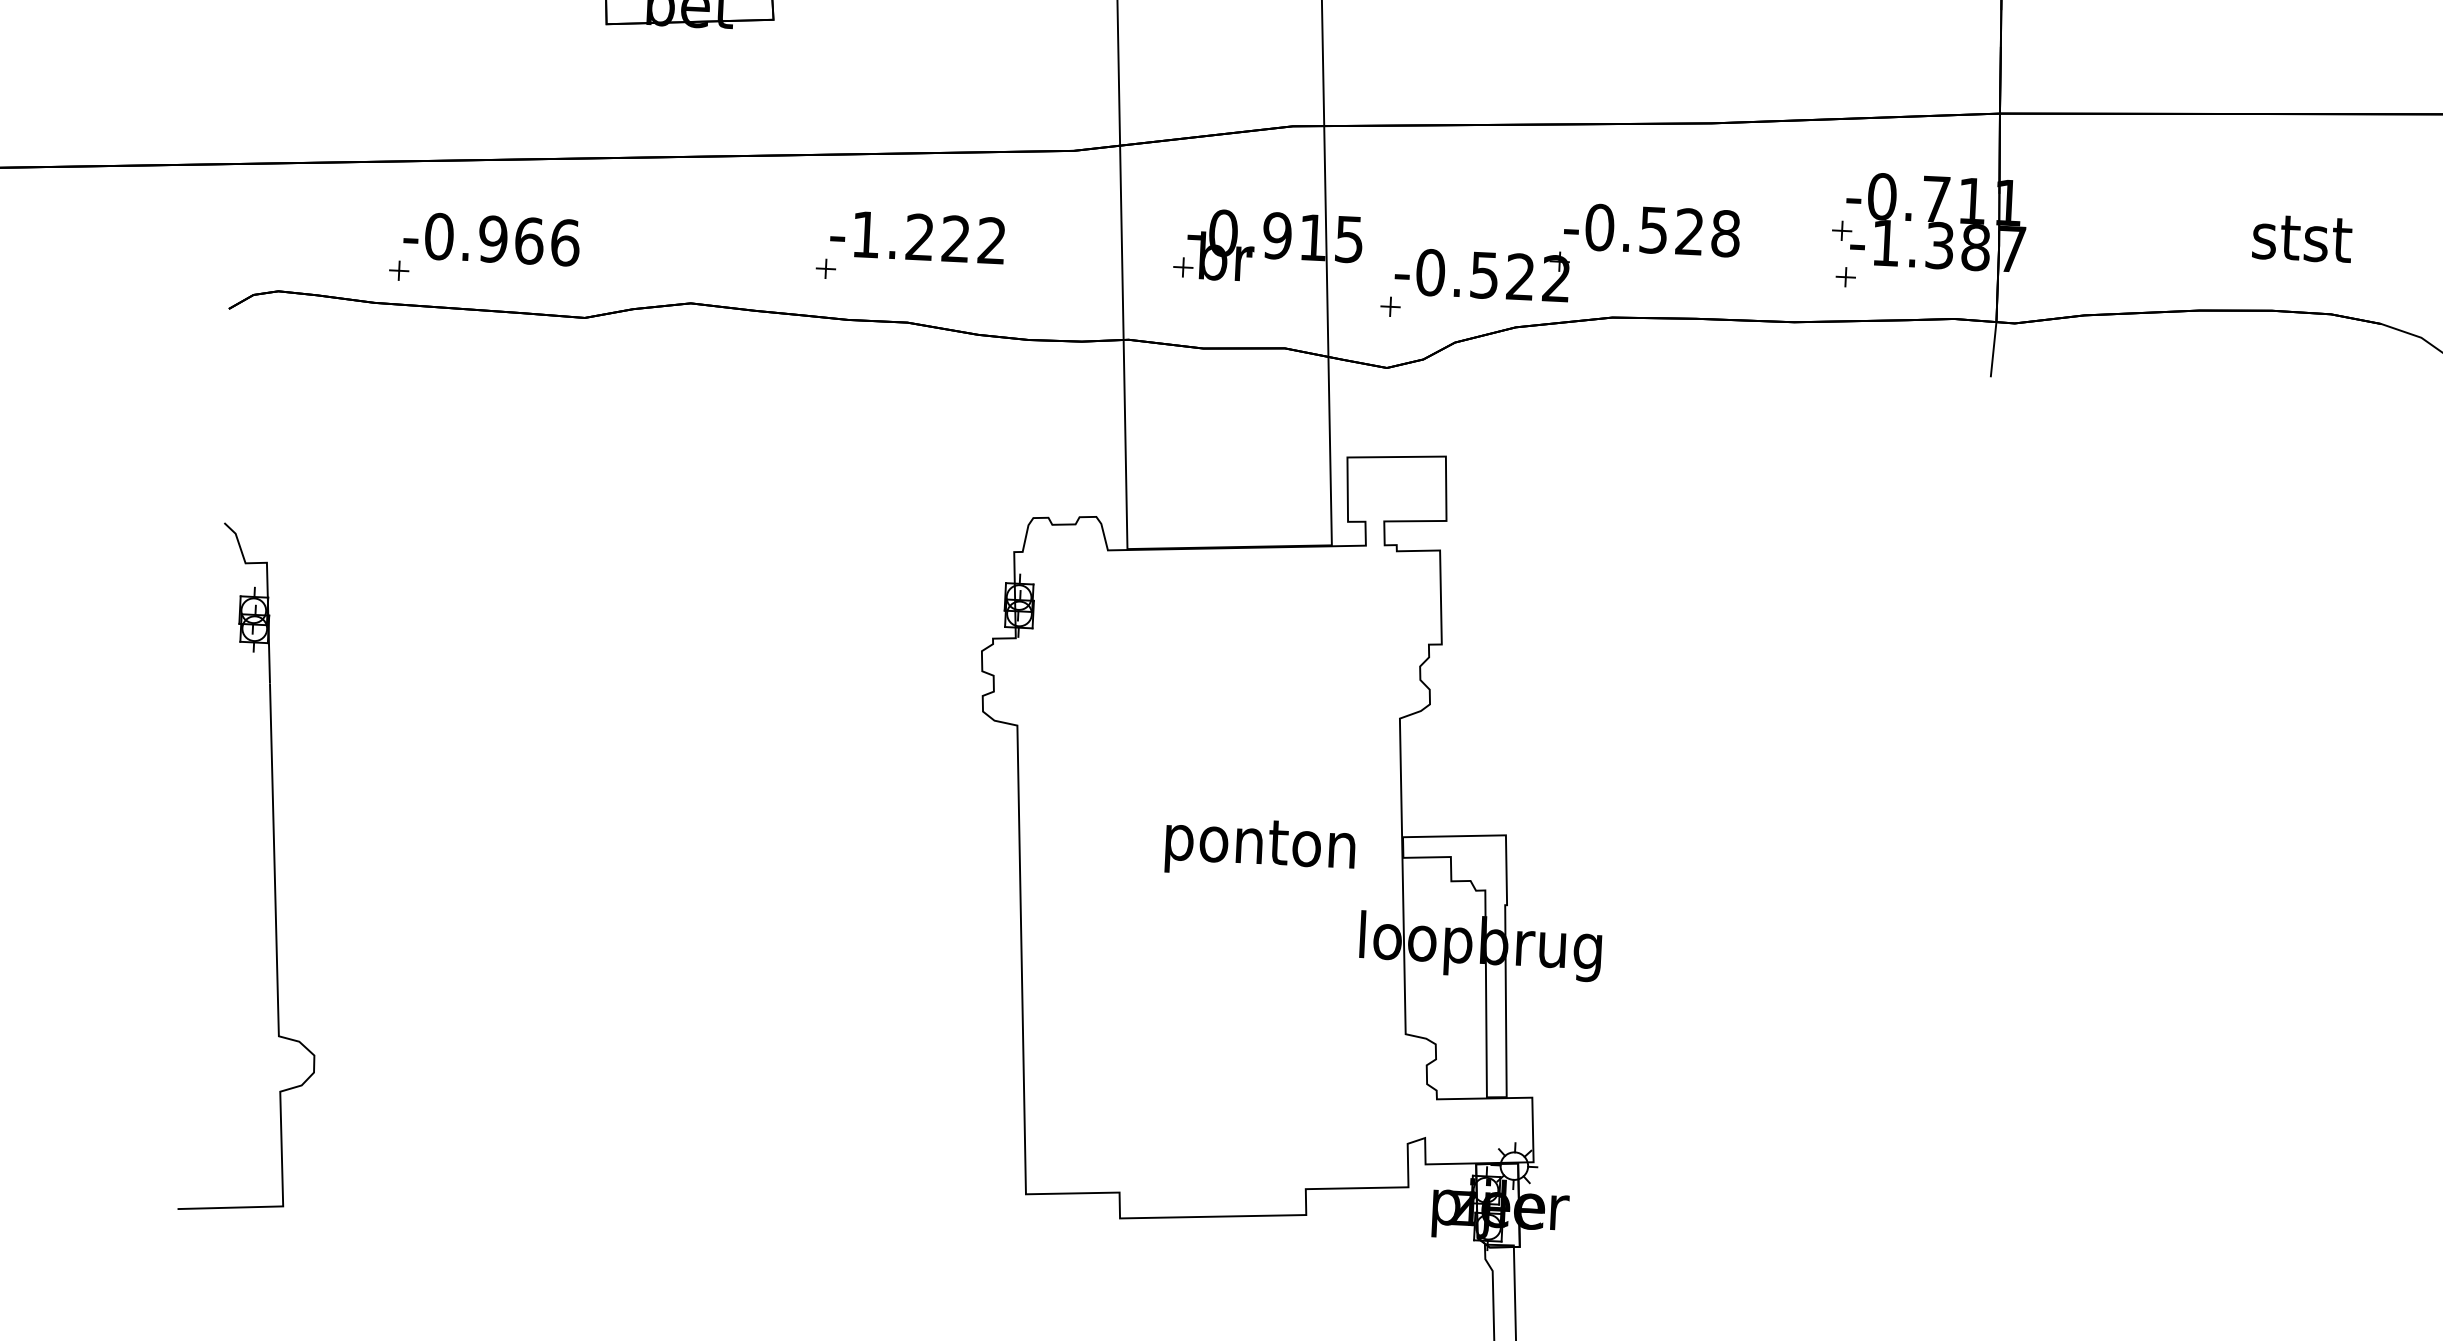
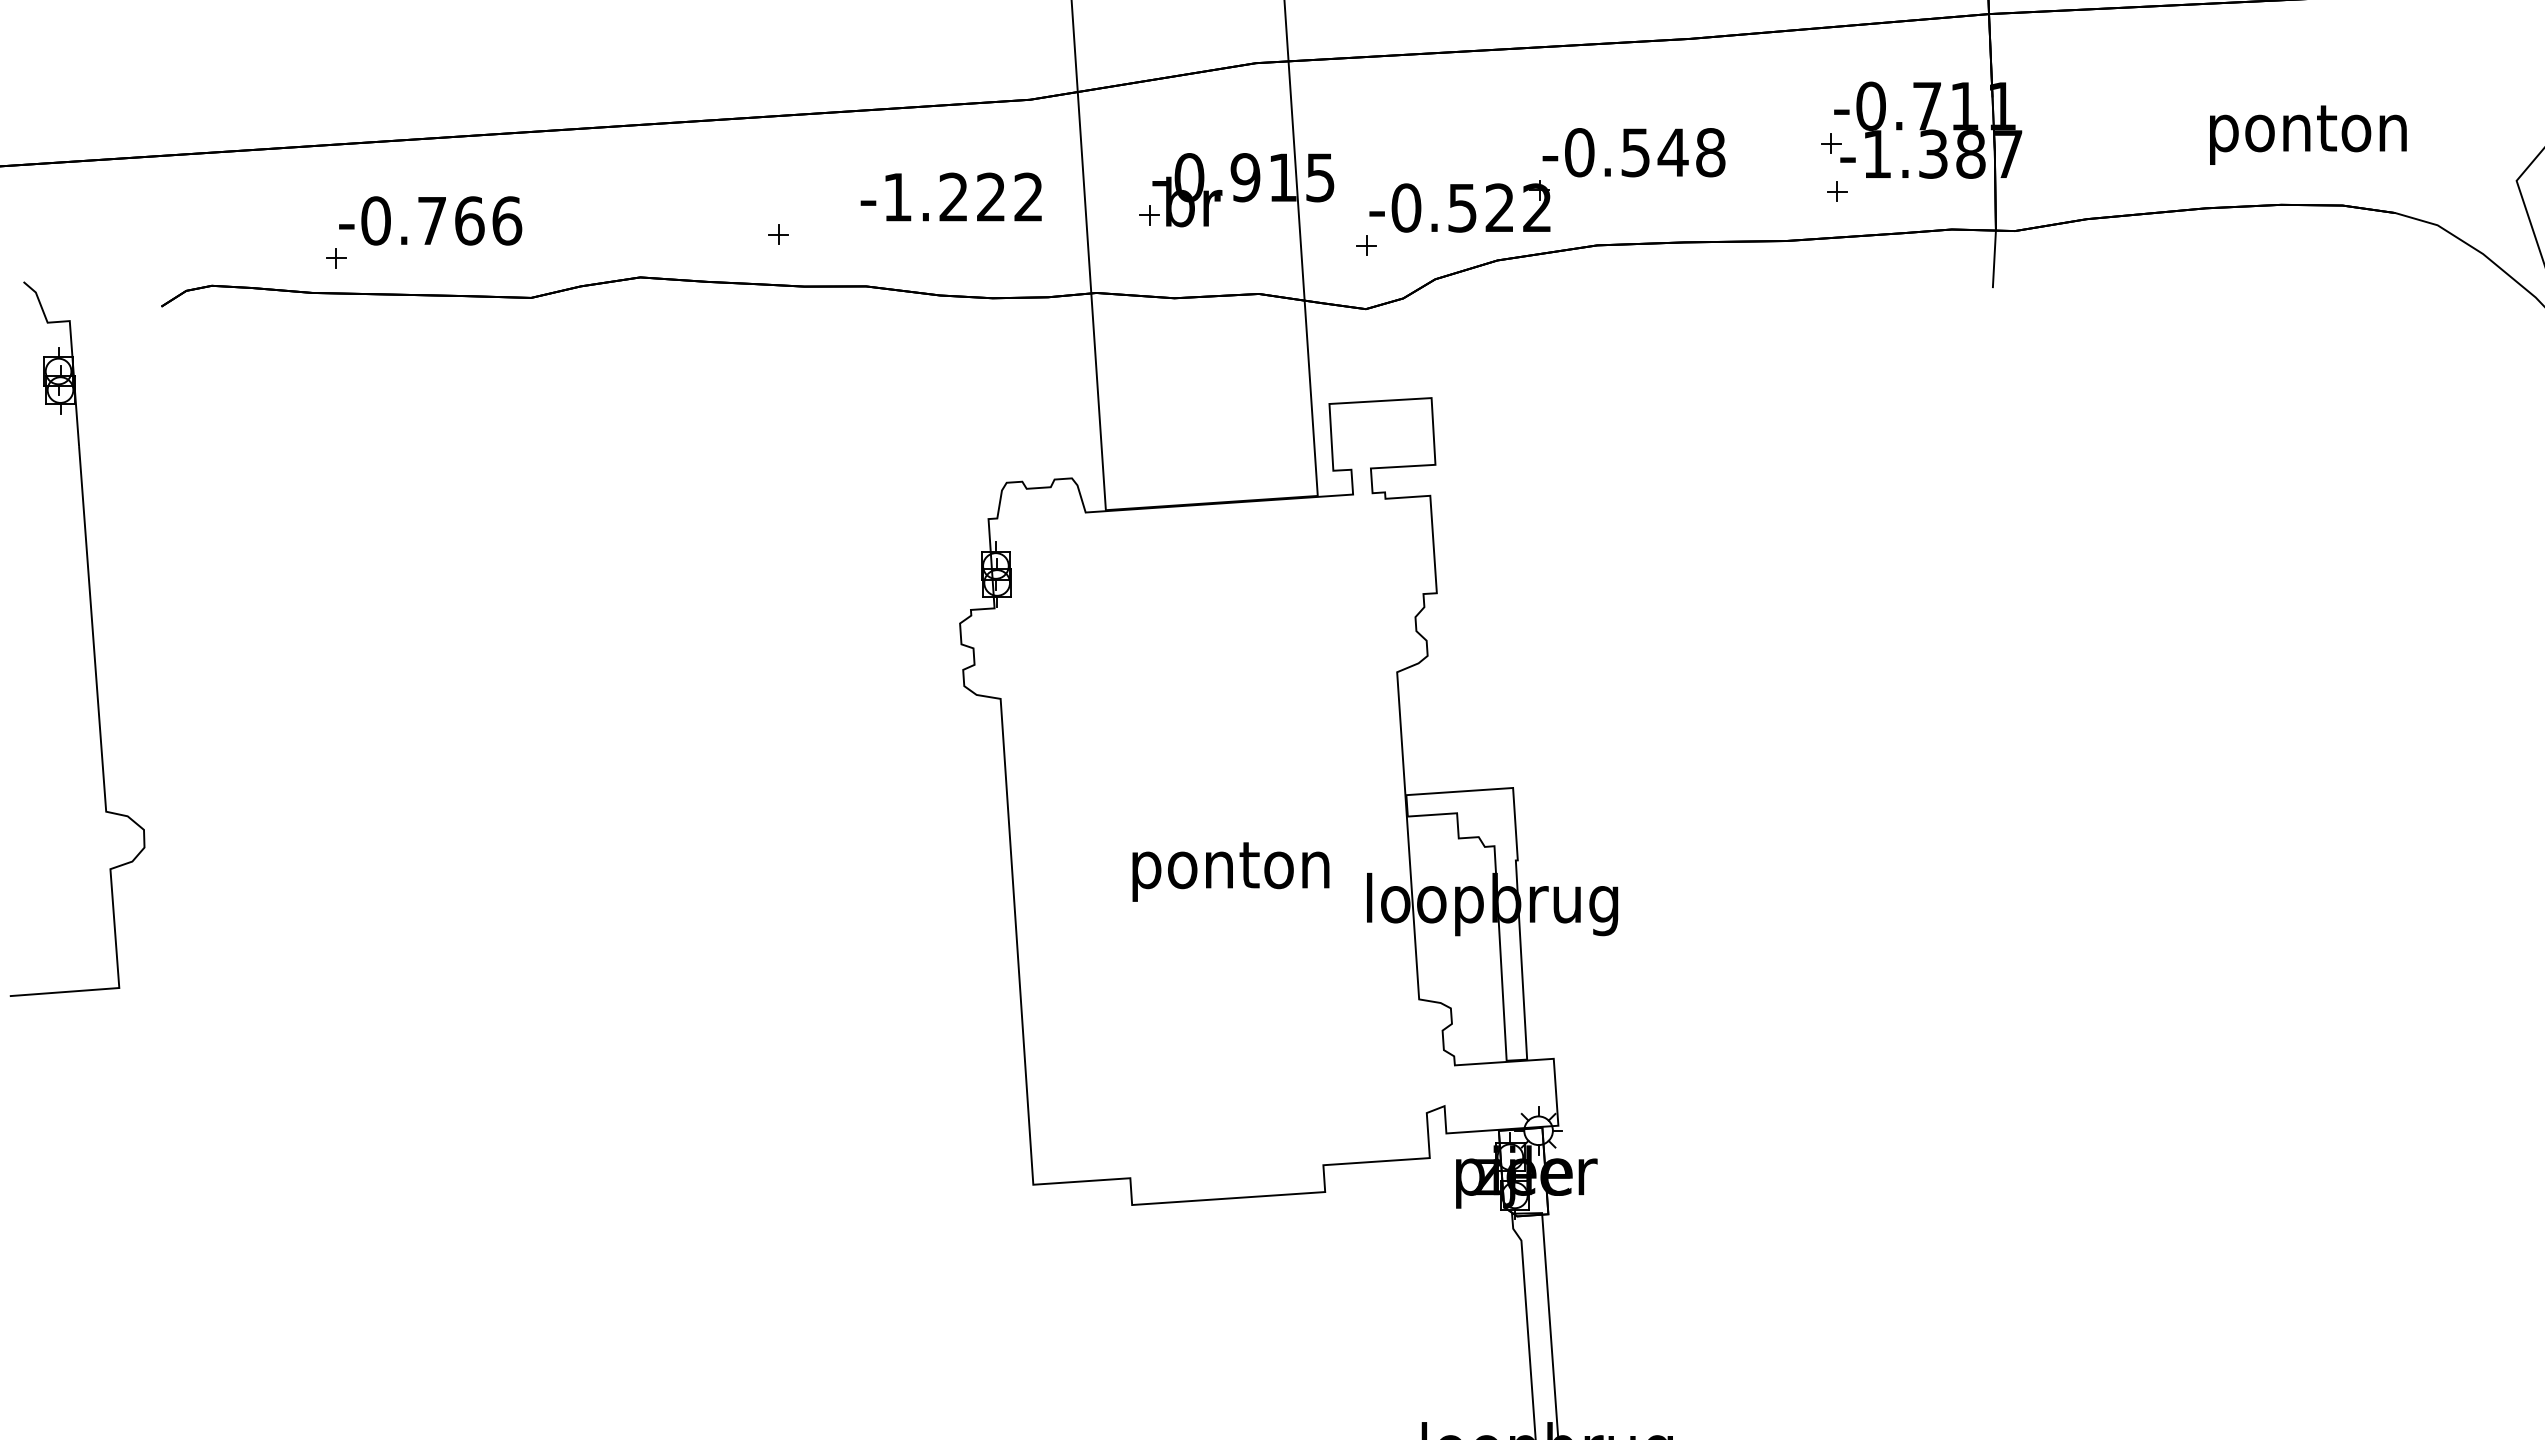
text: (1689, 231) -> (1672, 152), -0.528 -> -0.548
text: (916, 236) -> (950, 196), moved
text: (492, 238) -> (431, 220), -0.966 -> -0.766
text: (2301, 244) -> (2308, 134), stst -> ponton
text: (1259, 847) -> (1230, 871), moved
part: (273, 869) -> (92, 638), moved

